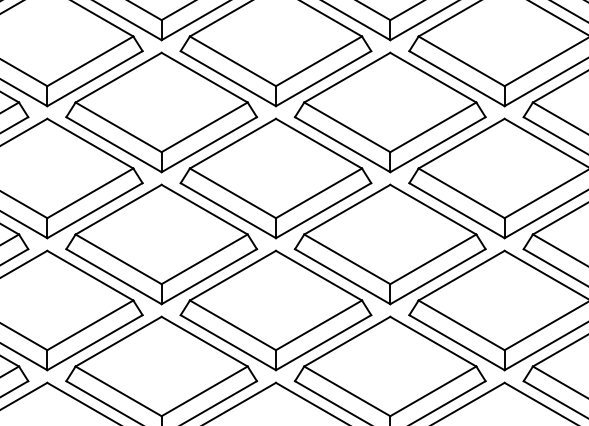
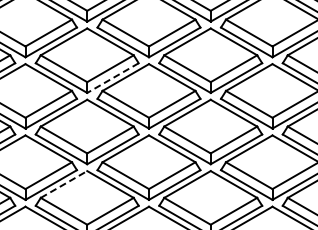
line: (208, 145) -> (112, 78), solid -> dashed
line: (119, 341) -> (64, 184), solid -> dashed

